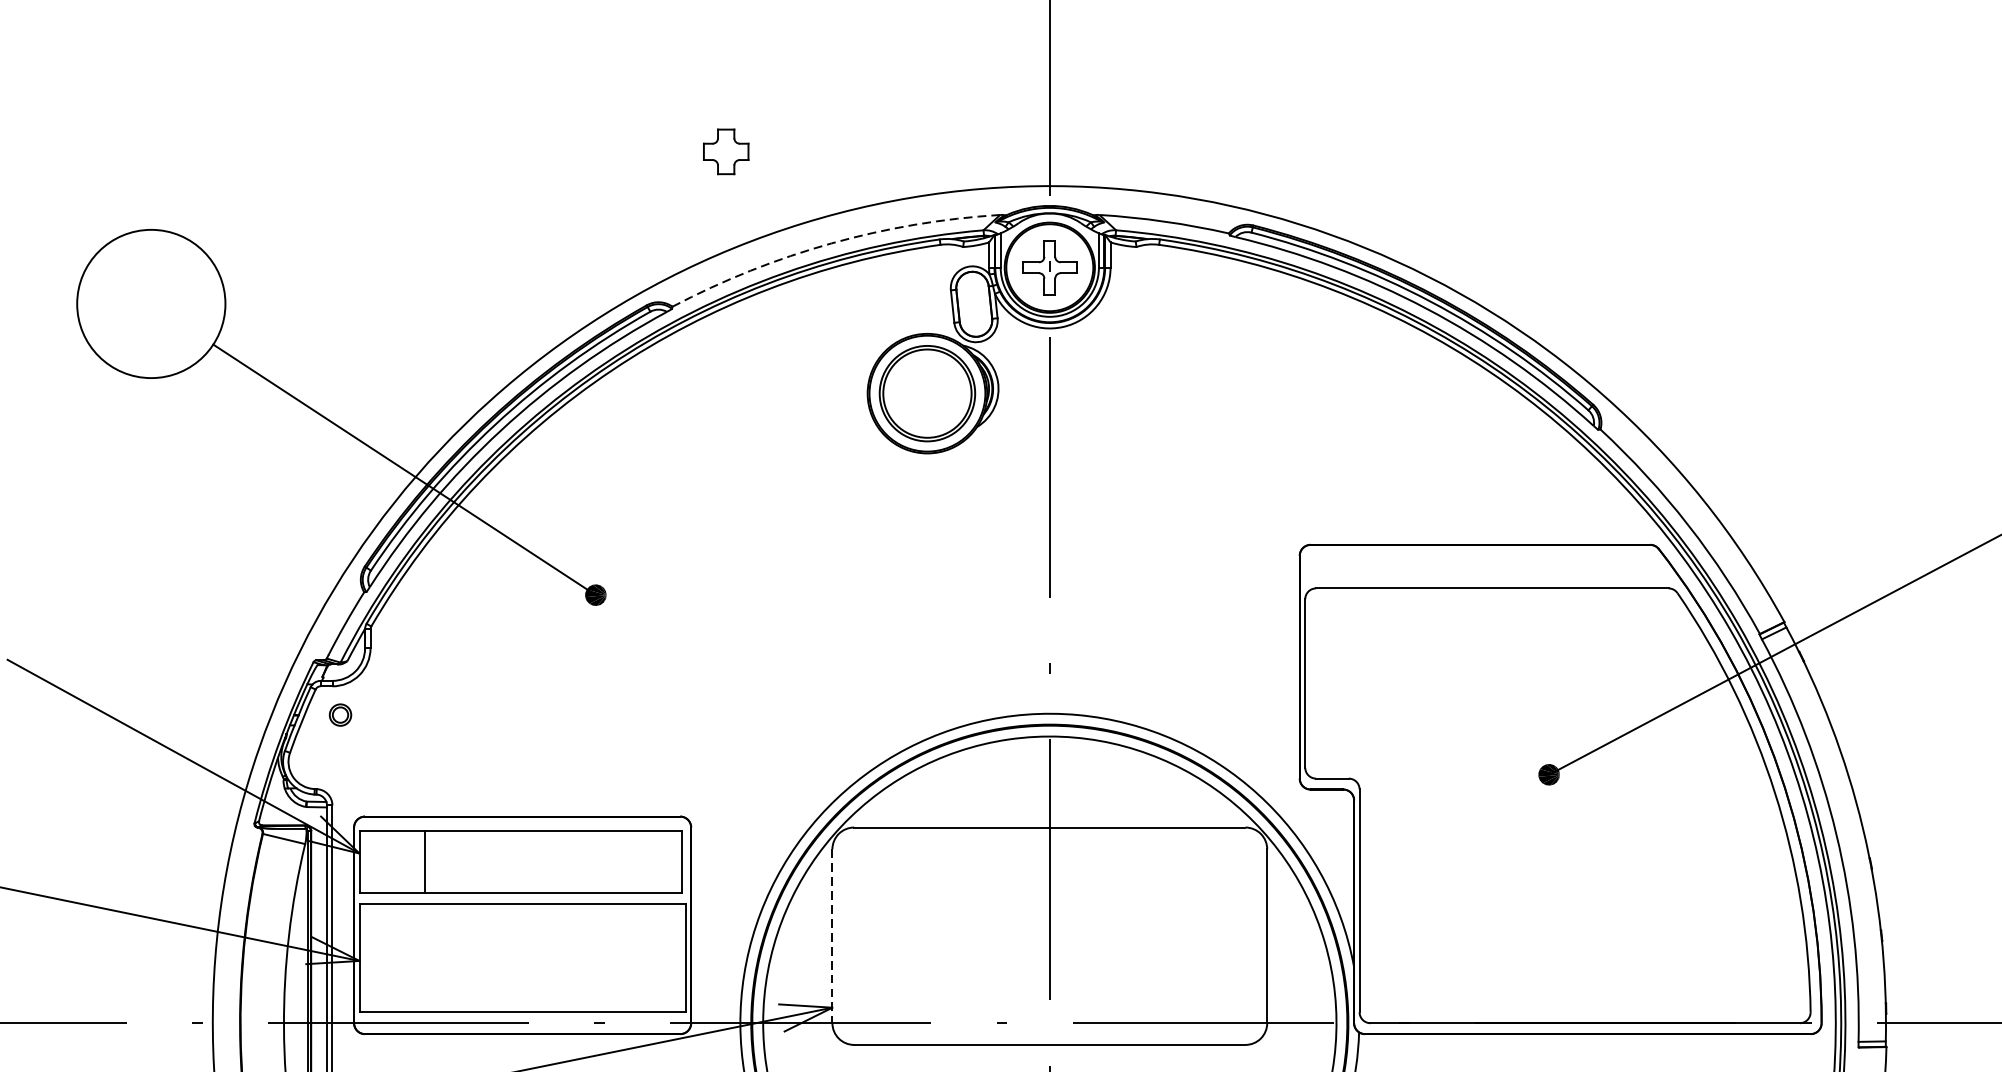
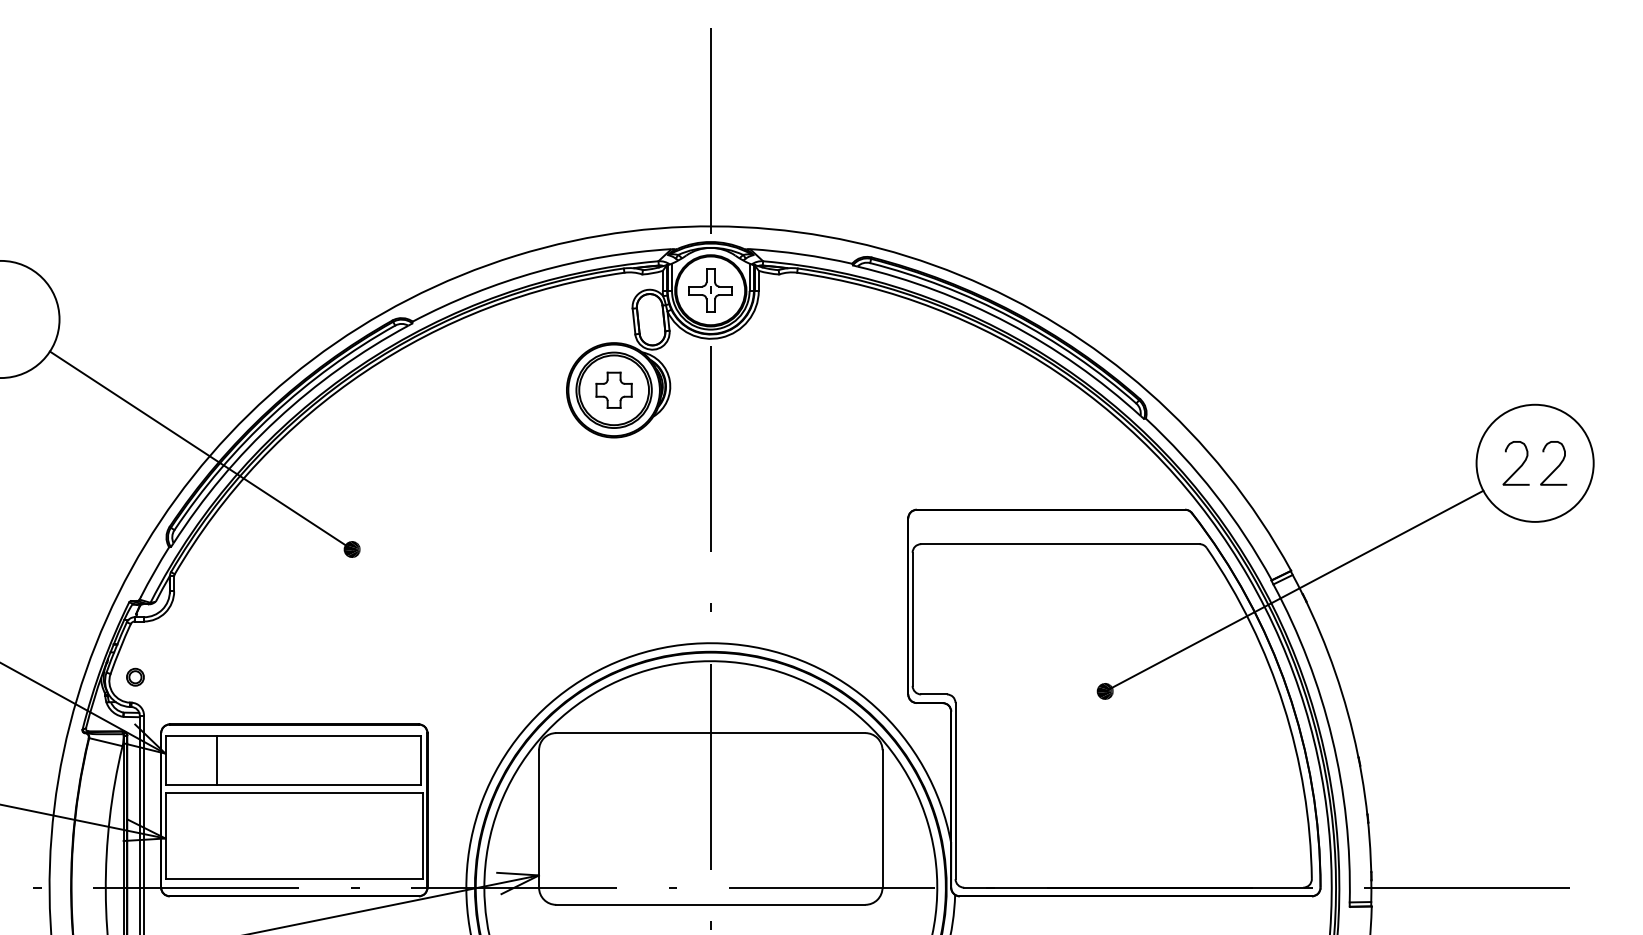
part: (725, 150) -> (613, 389), moved
arc: (831, 243) -> (538, 271), dashed -> solid
part: (340, 714) -> (135, 676), moved
line: (832, 935) -> (539, 818), dashed -> solid

